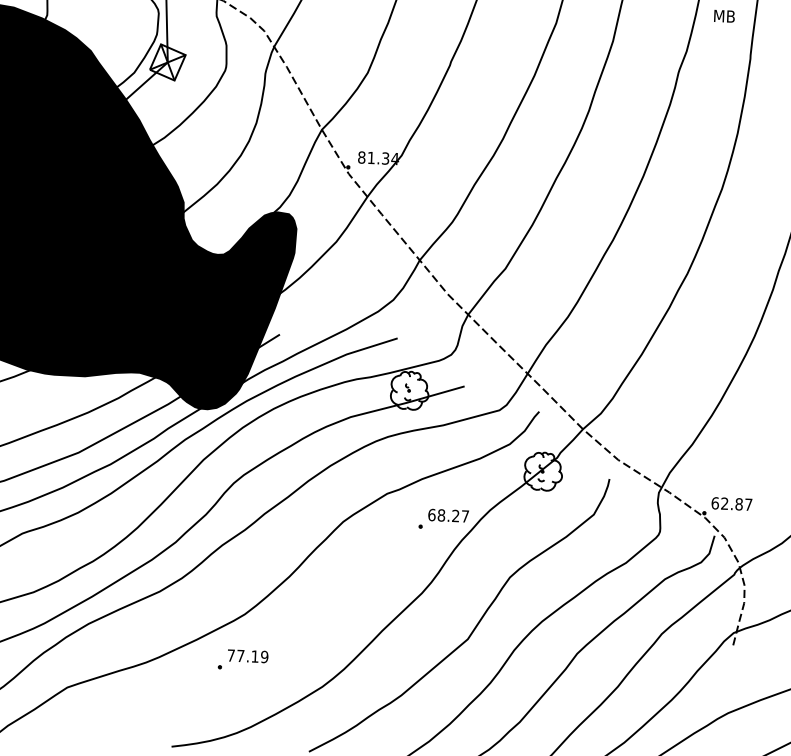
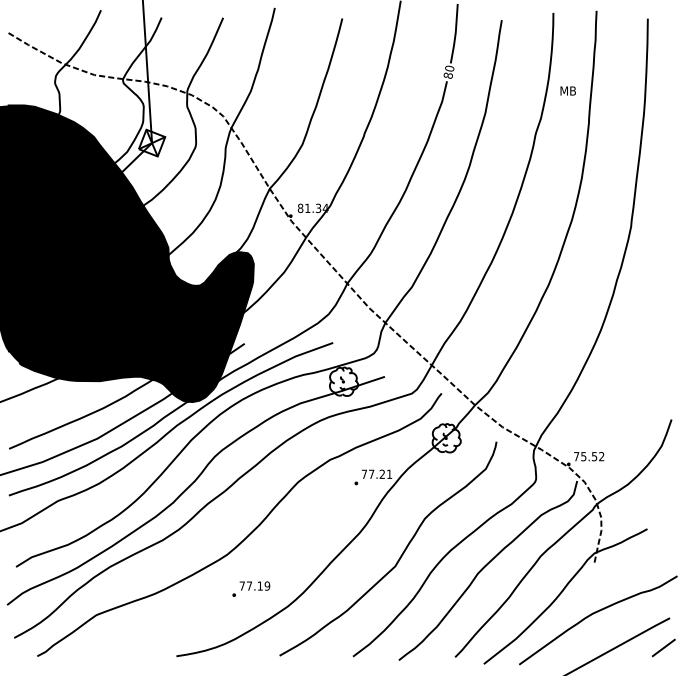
text: (731, 503) -> (588, 456), 62.87 -> 75.52
text: (448, 514) -> (376, 473), 68.27 -> 77.21
part: (243, 659) -> (251, 588), moved

